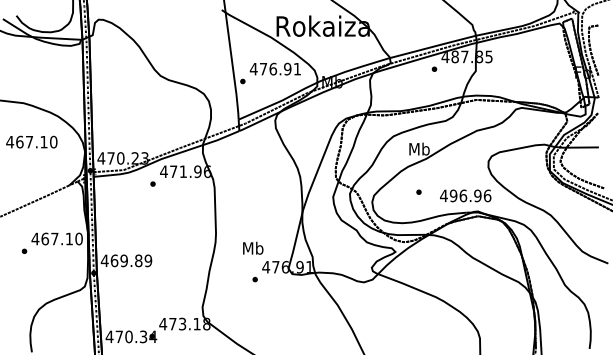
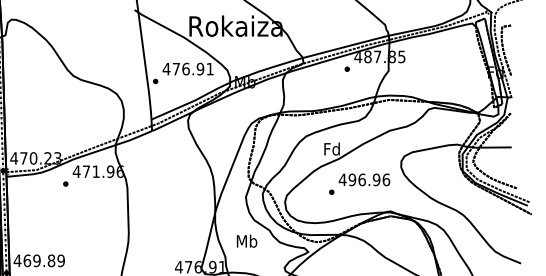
text: (419, 148) -> (332, 148), Mb -> Fd
text: (465, 195) -> (364, 179), moved
text: (253, 247) -> (247, 240), moved

